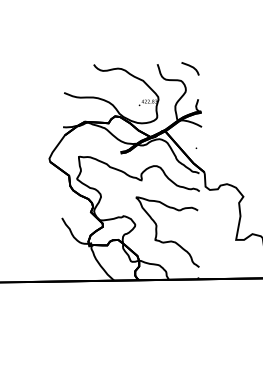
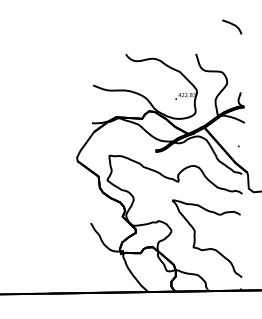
curve: (190, 67) -> (232, 25), moved

